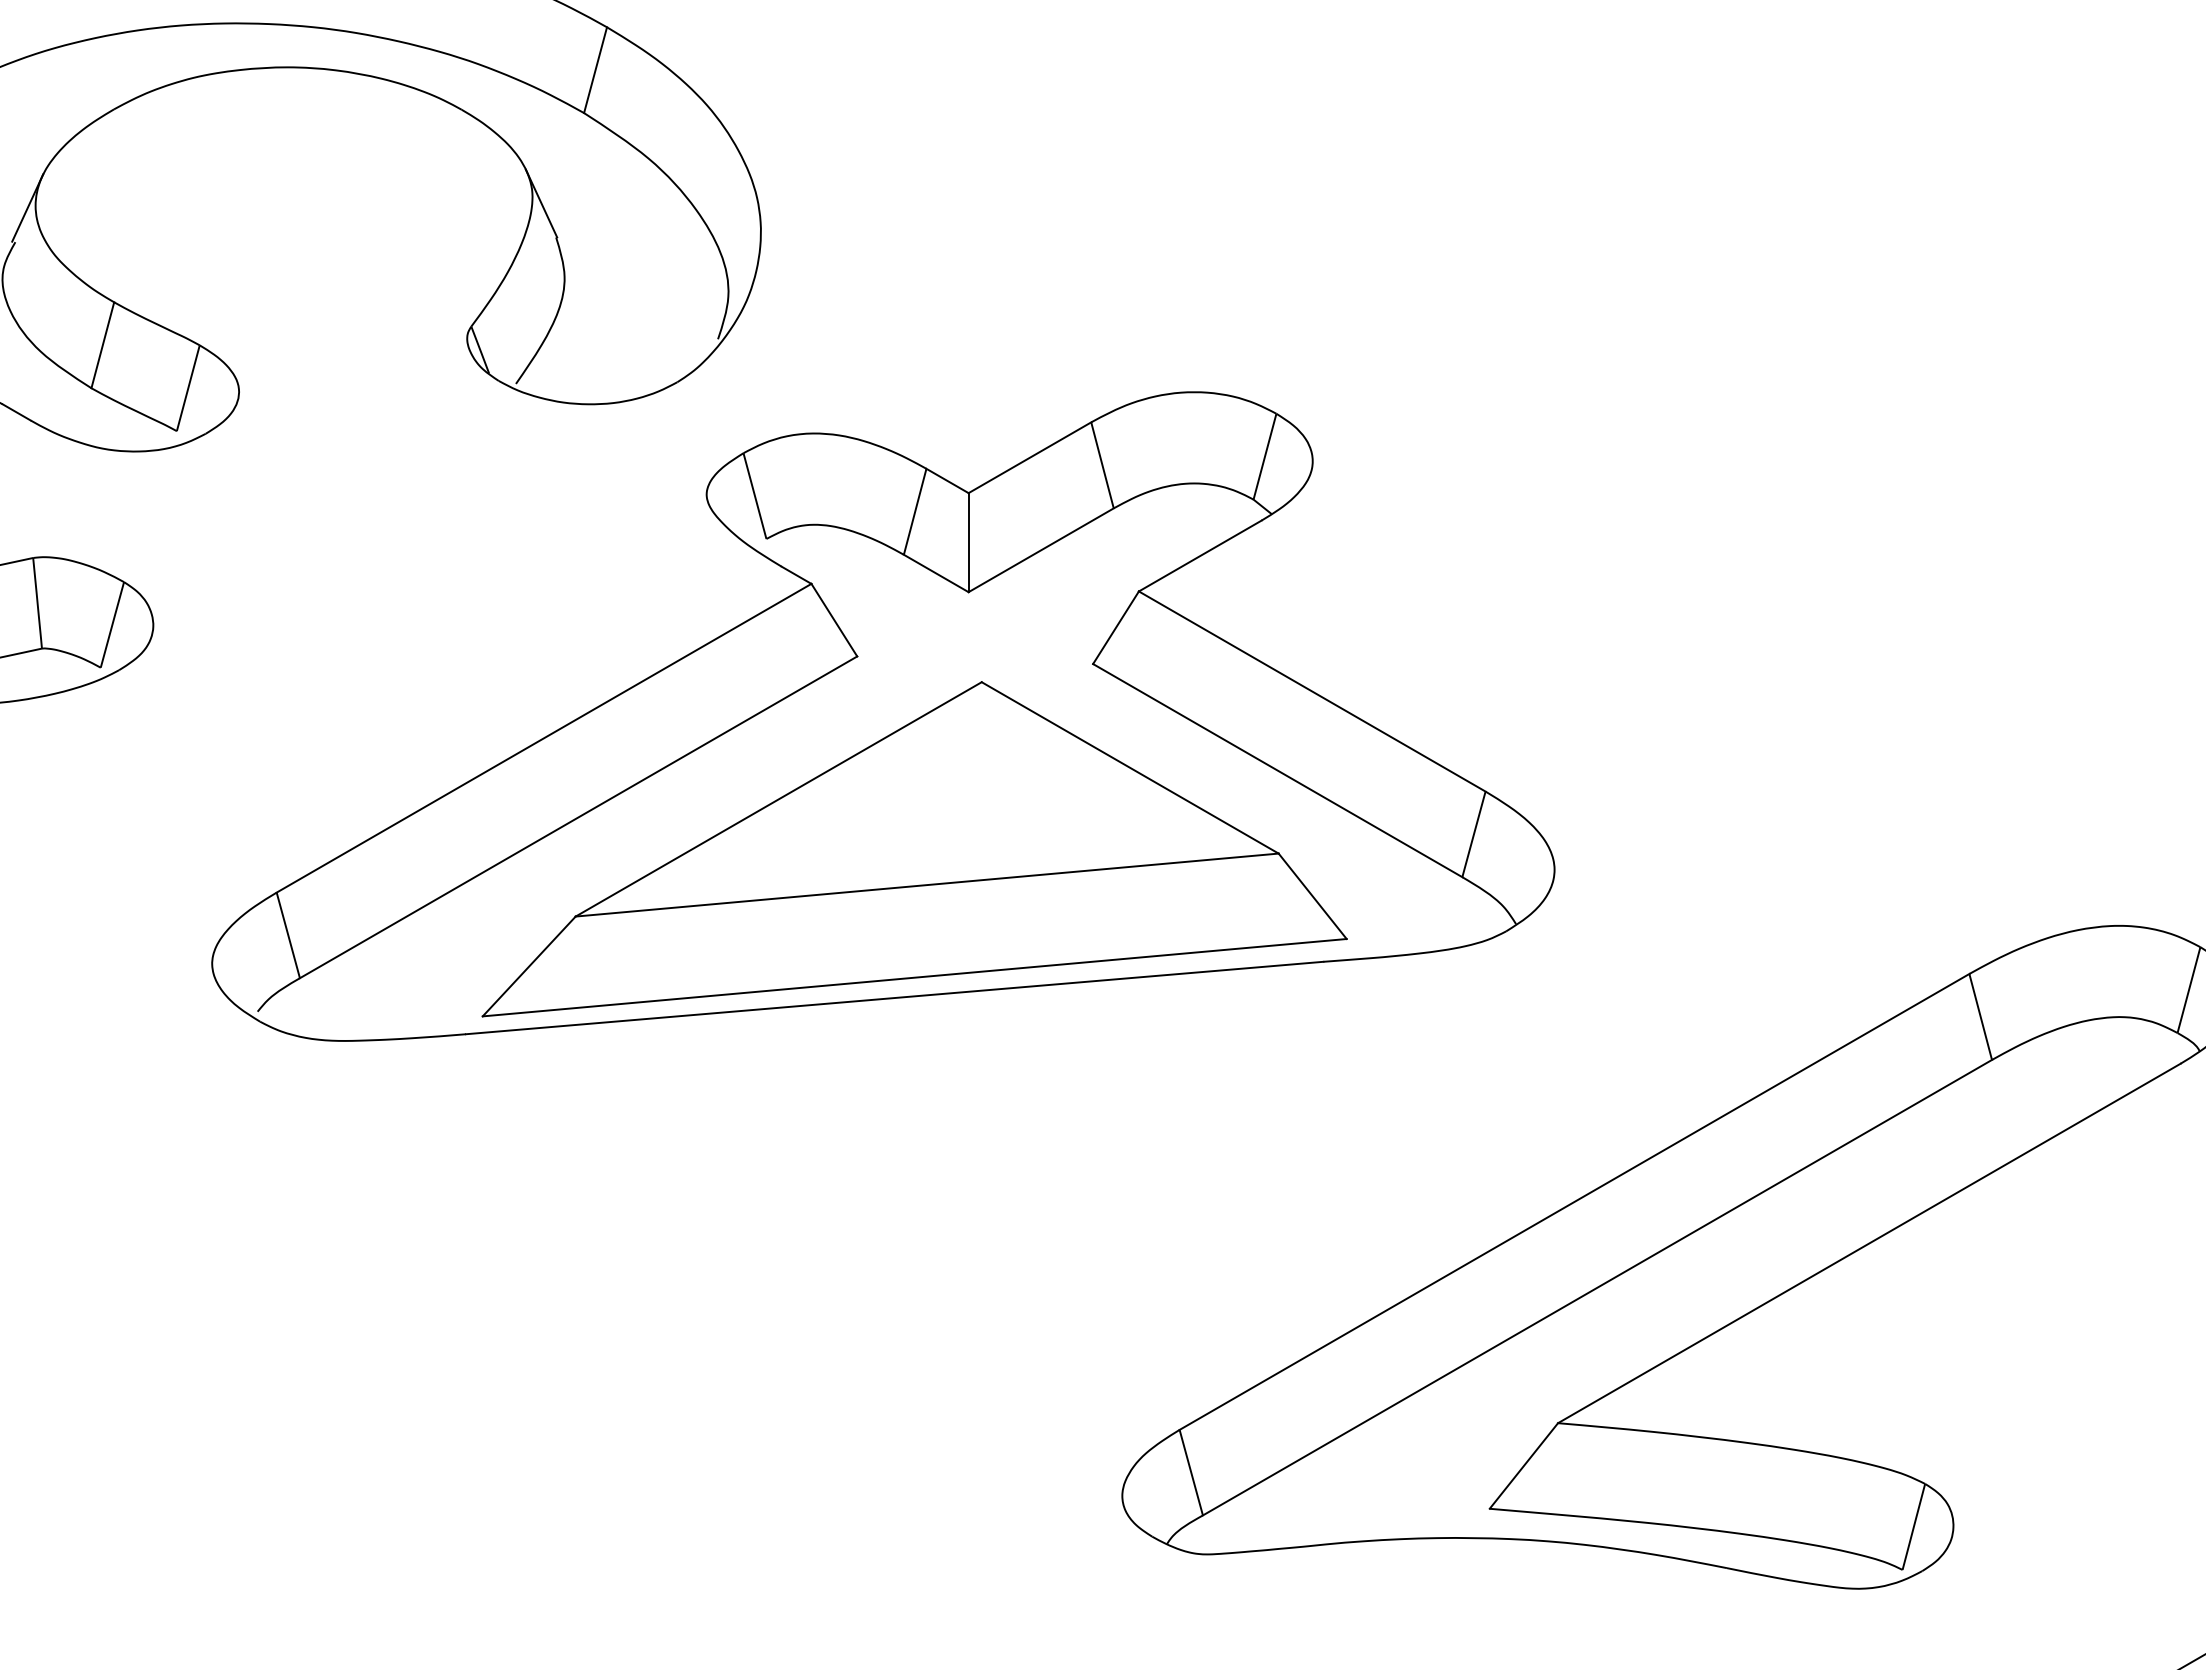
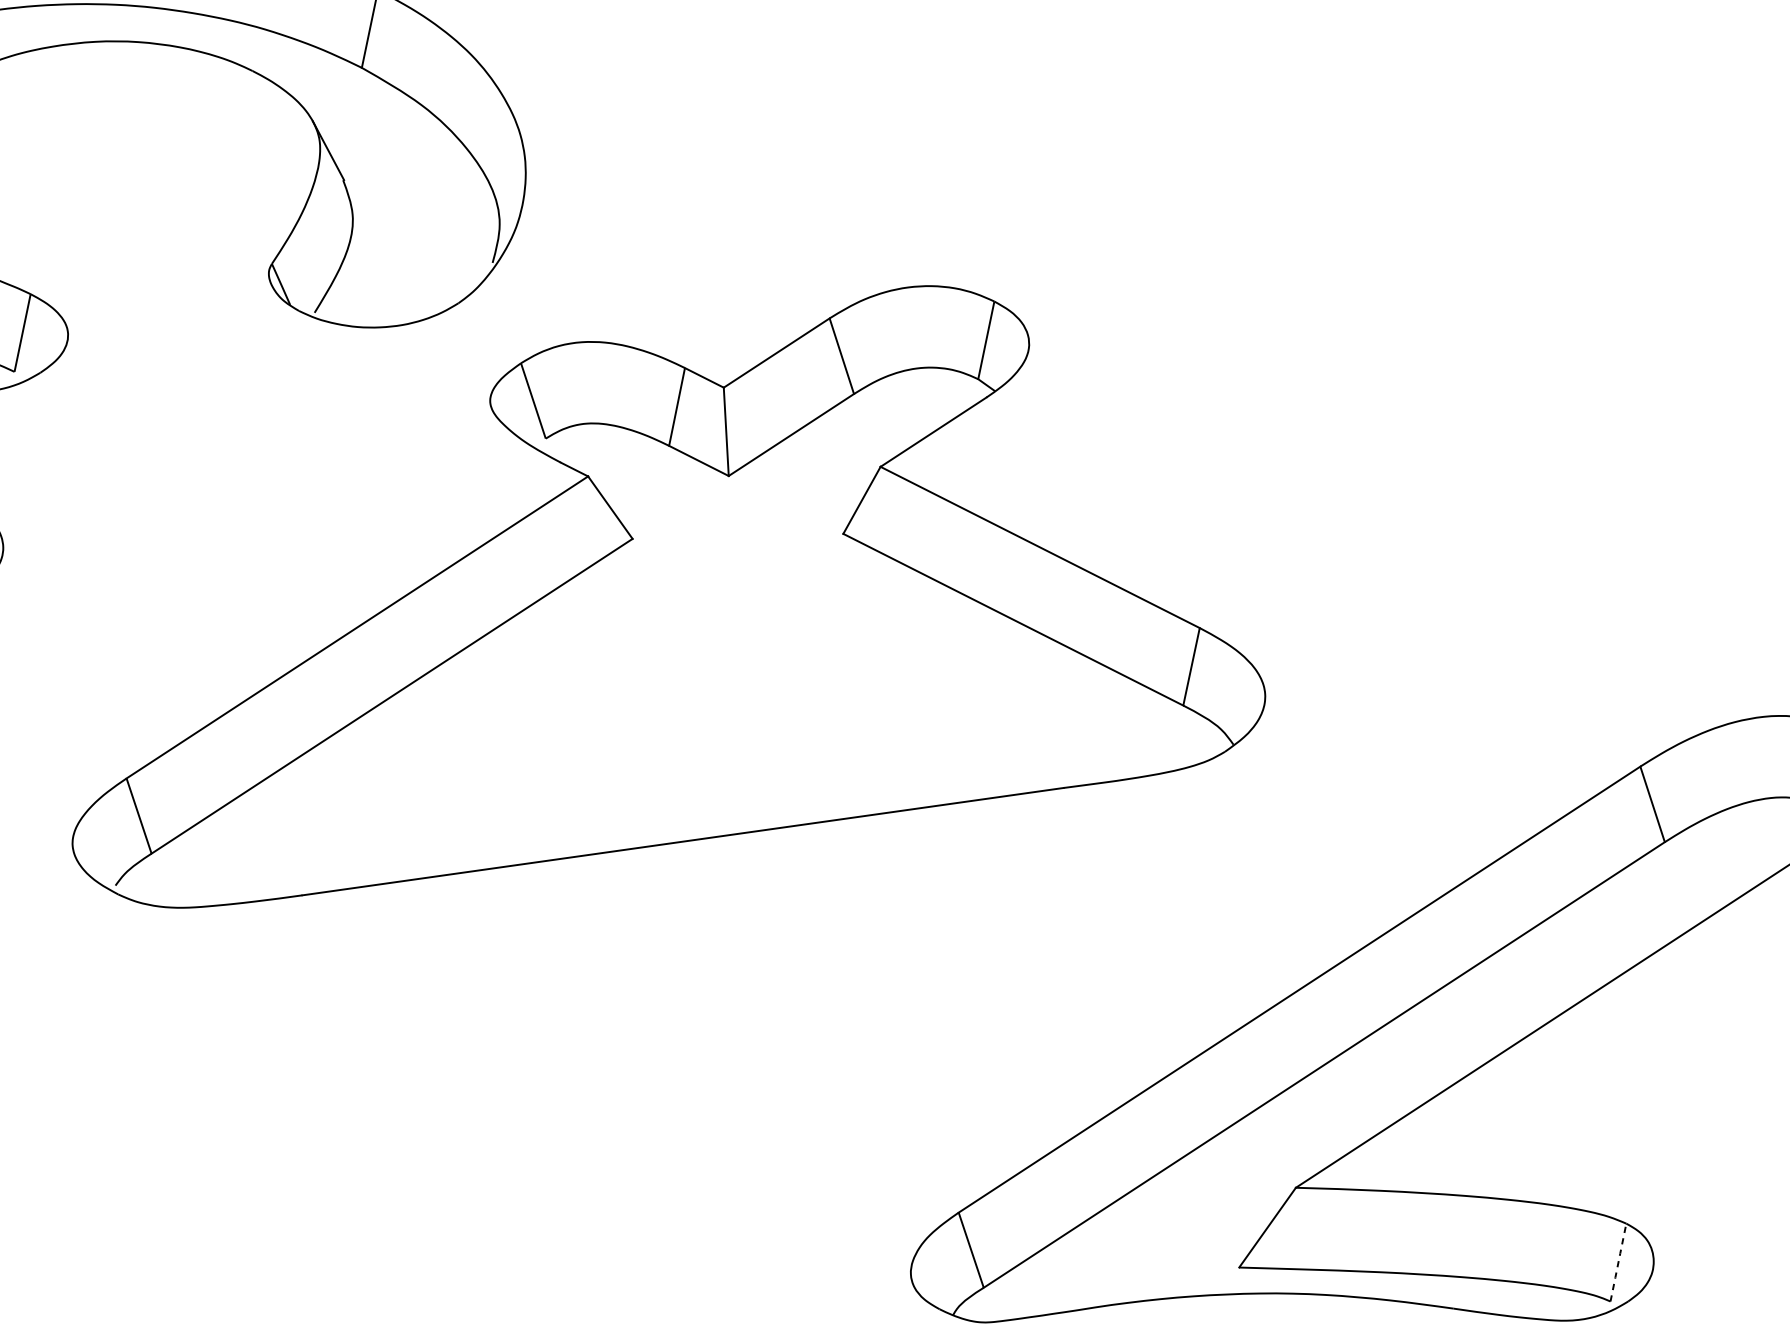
part: (914, 849) -> (693, 708), removed
line: (1913, 1526) -> (1618, 1262), solid -> dashed

